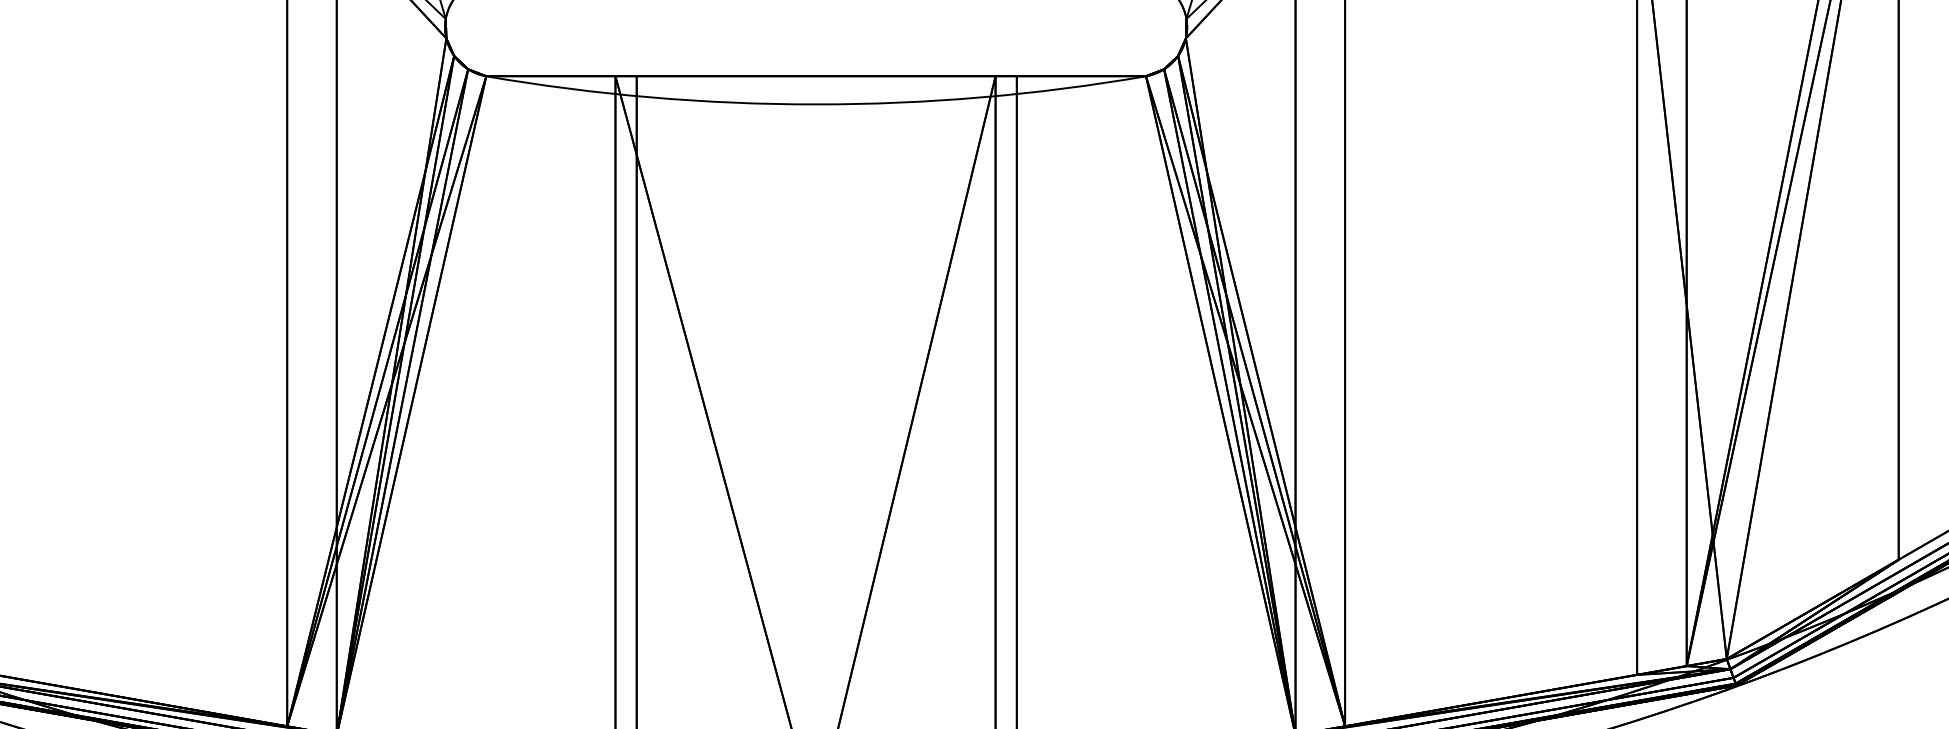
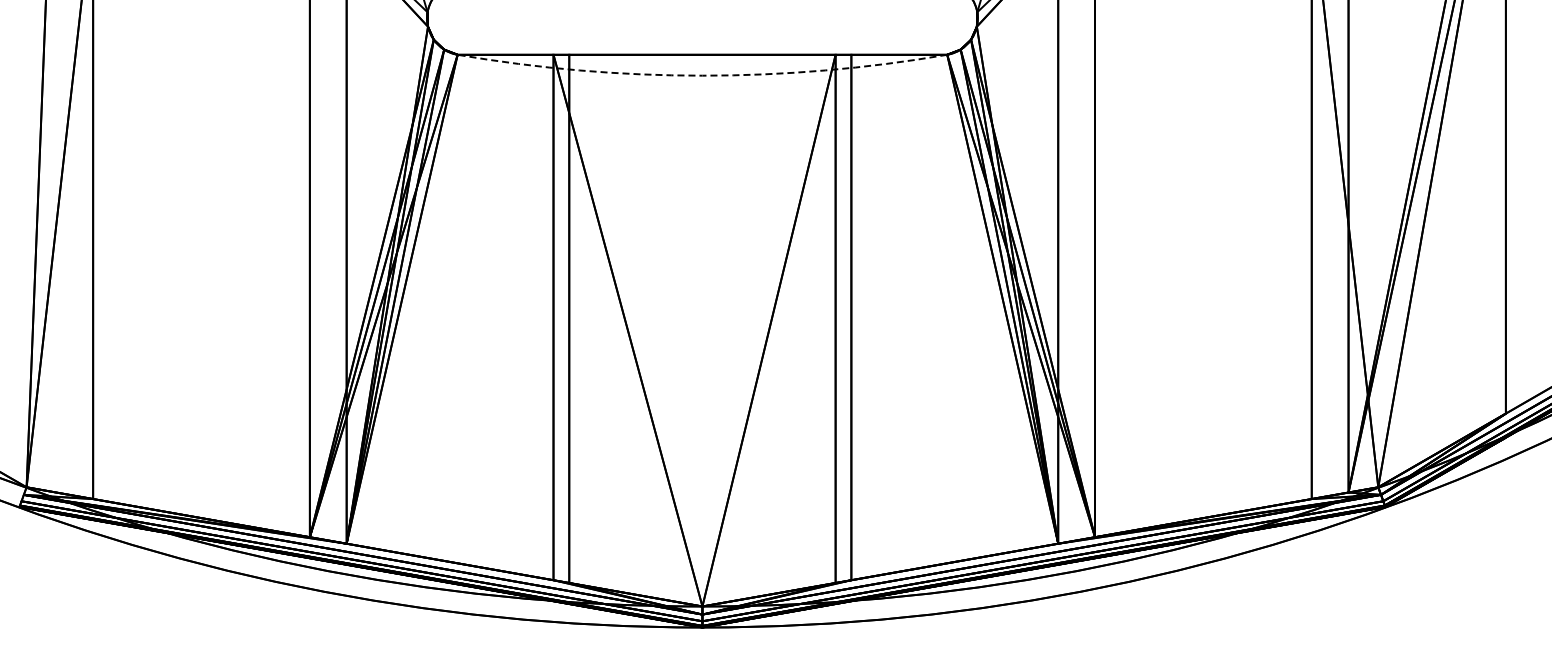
arc: (816, 104) -> (702, 75), solid -> dashed

